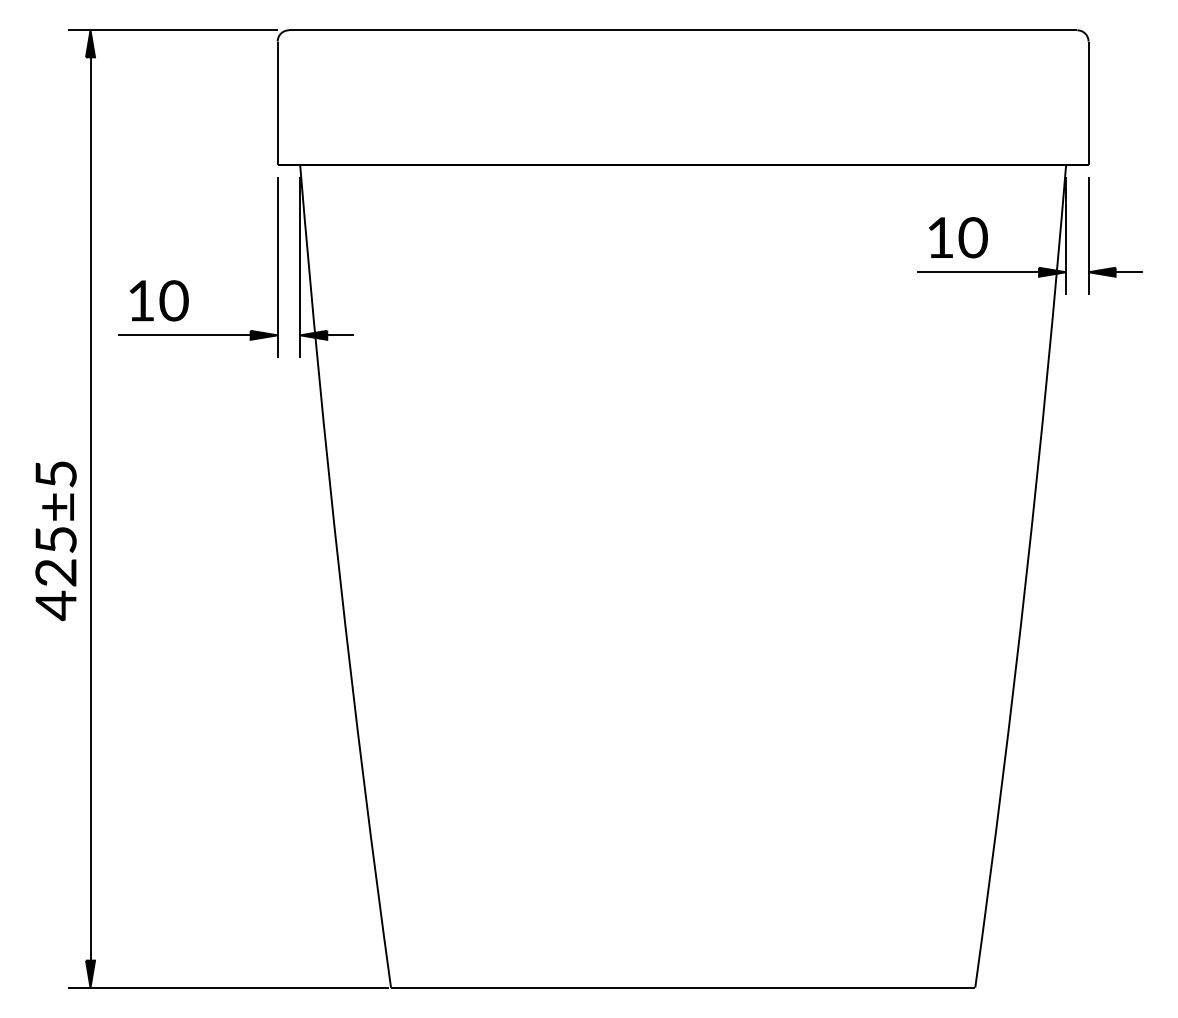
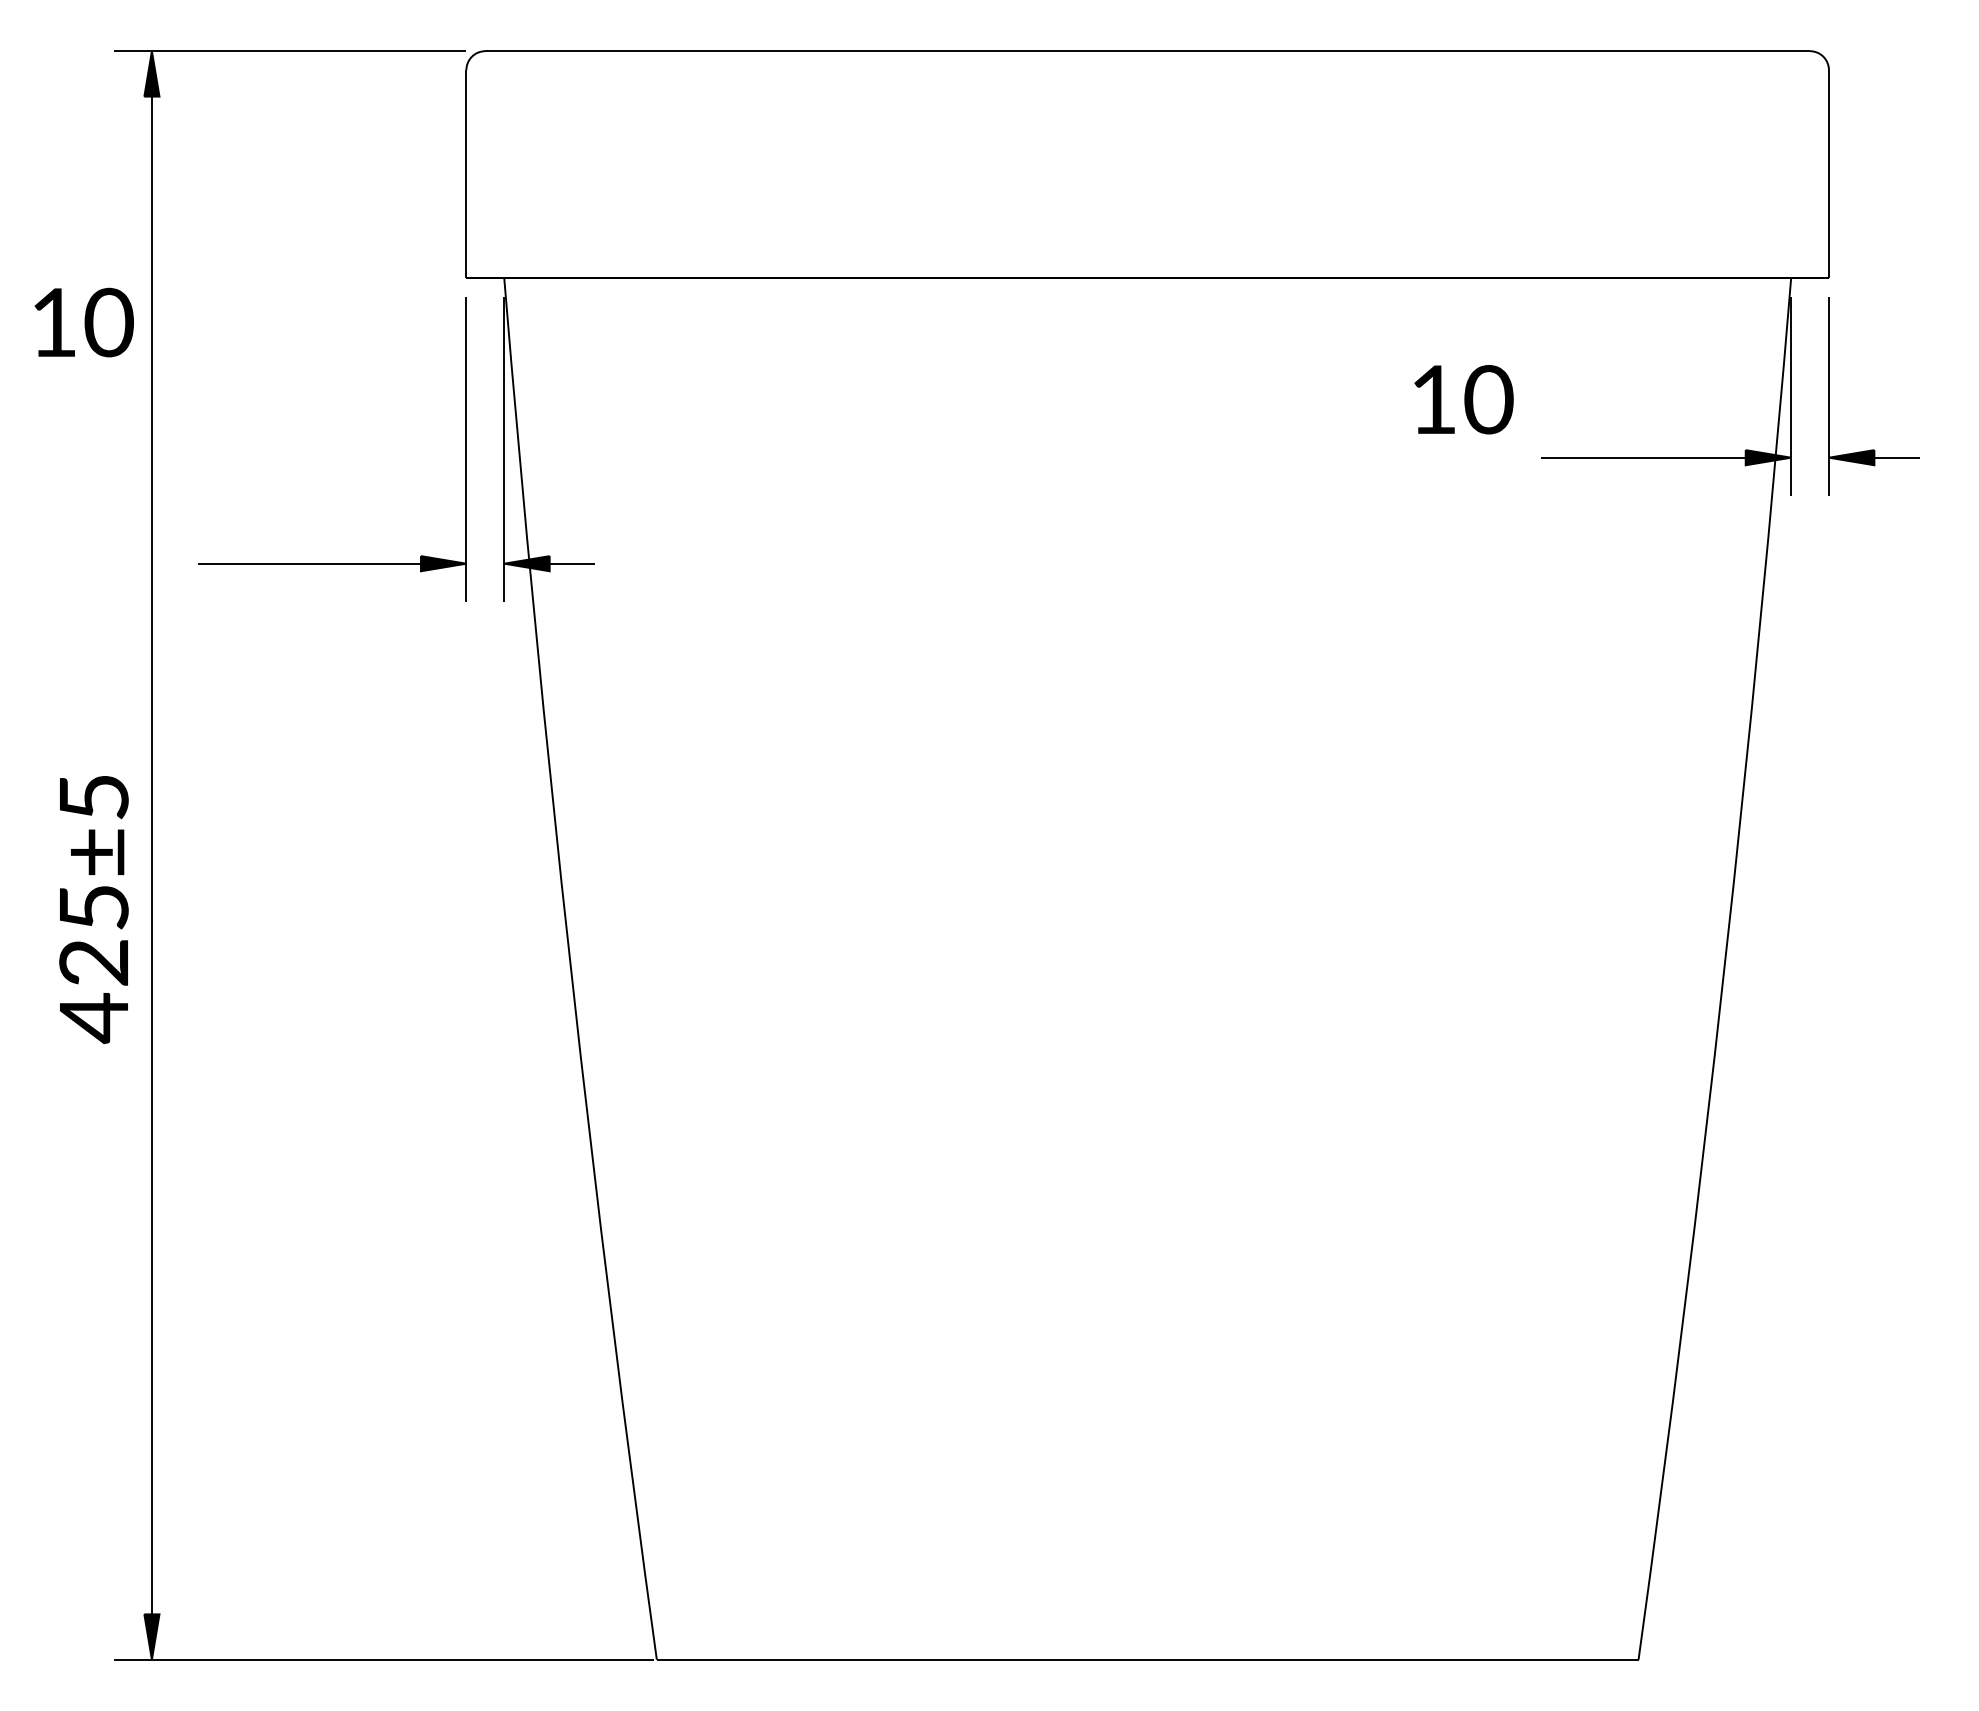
text: (958, 237) -> (1464, 399), moved
text: (159, 300) -> (84, 322), moved

